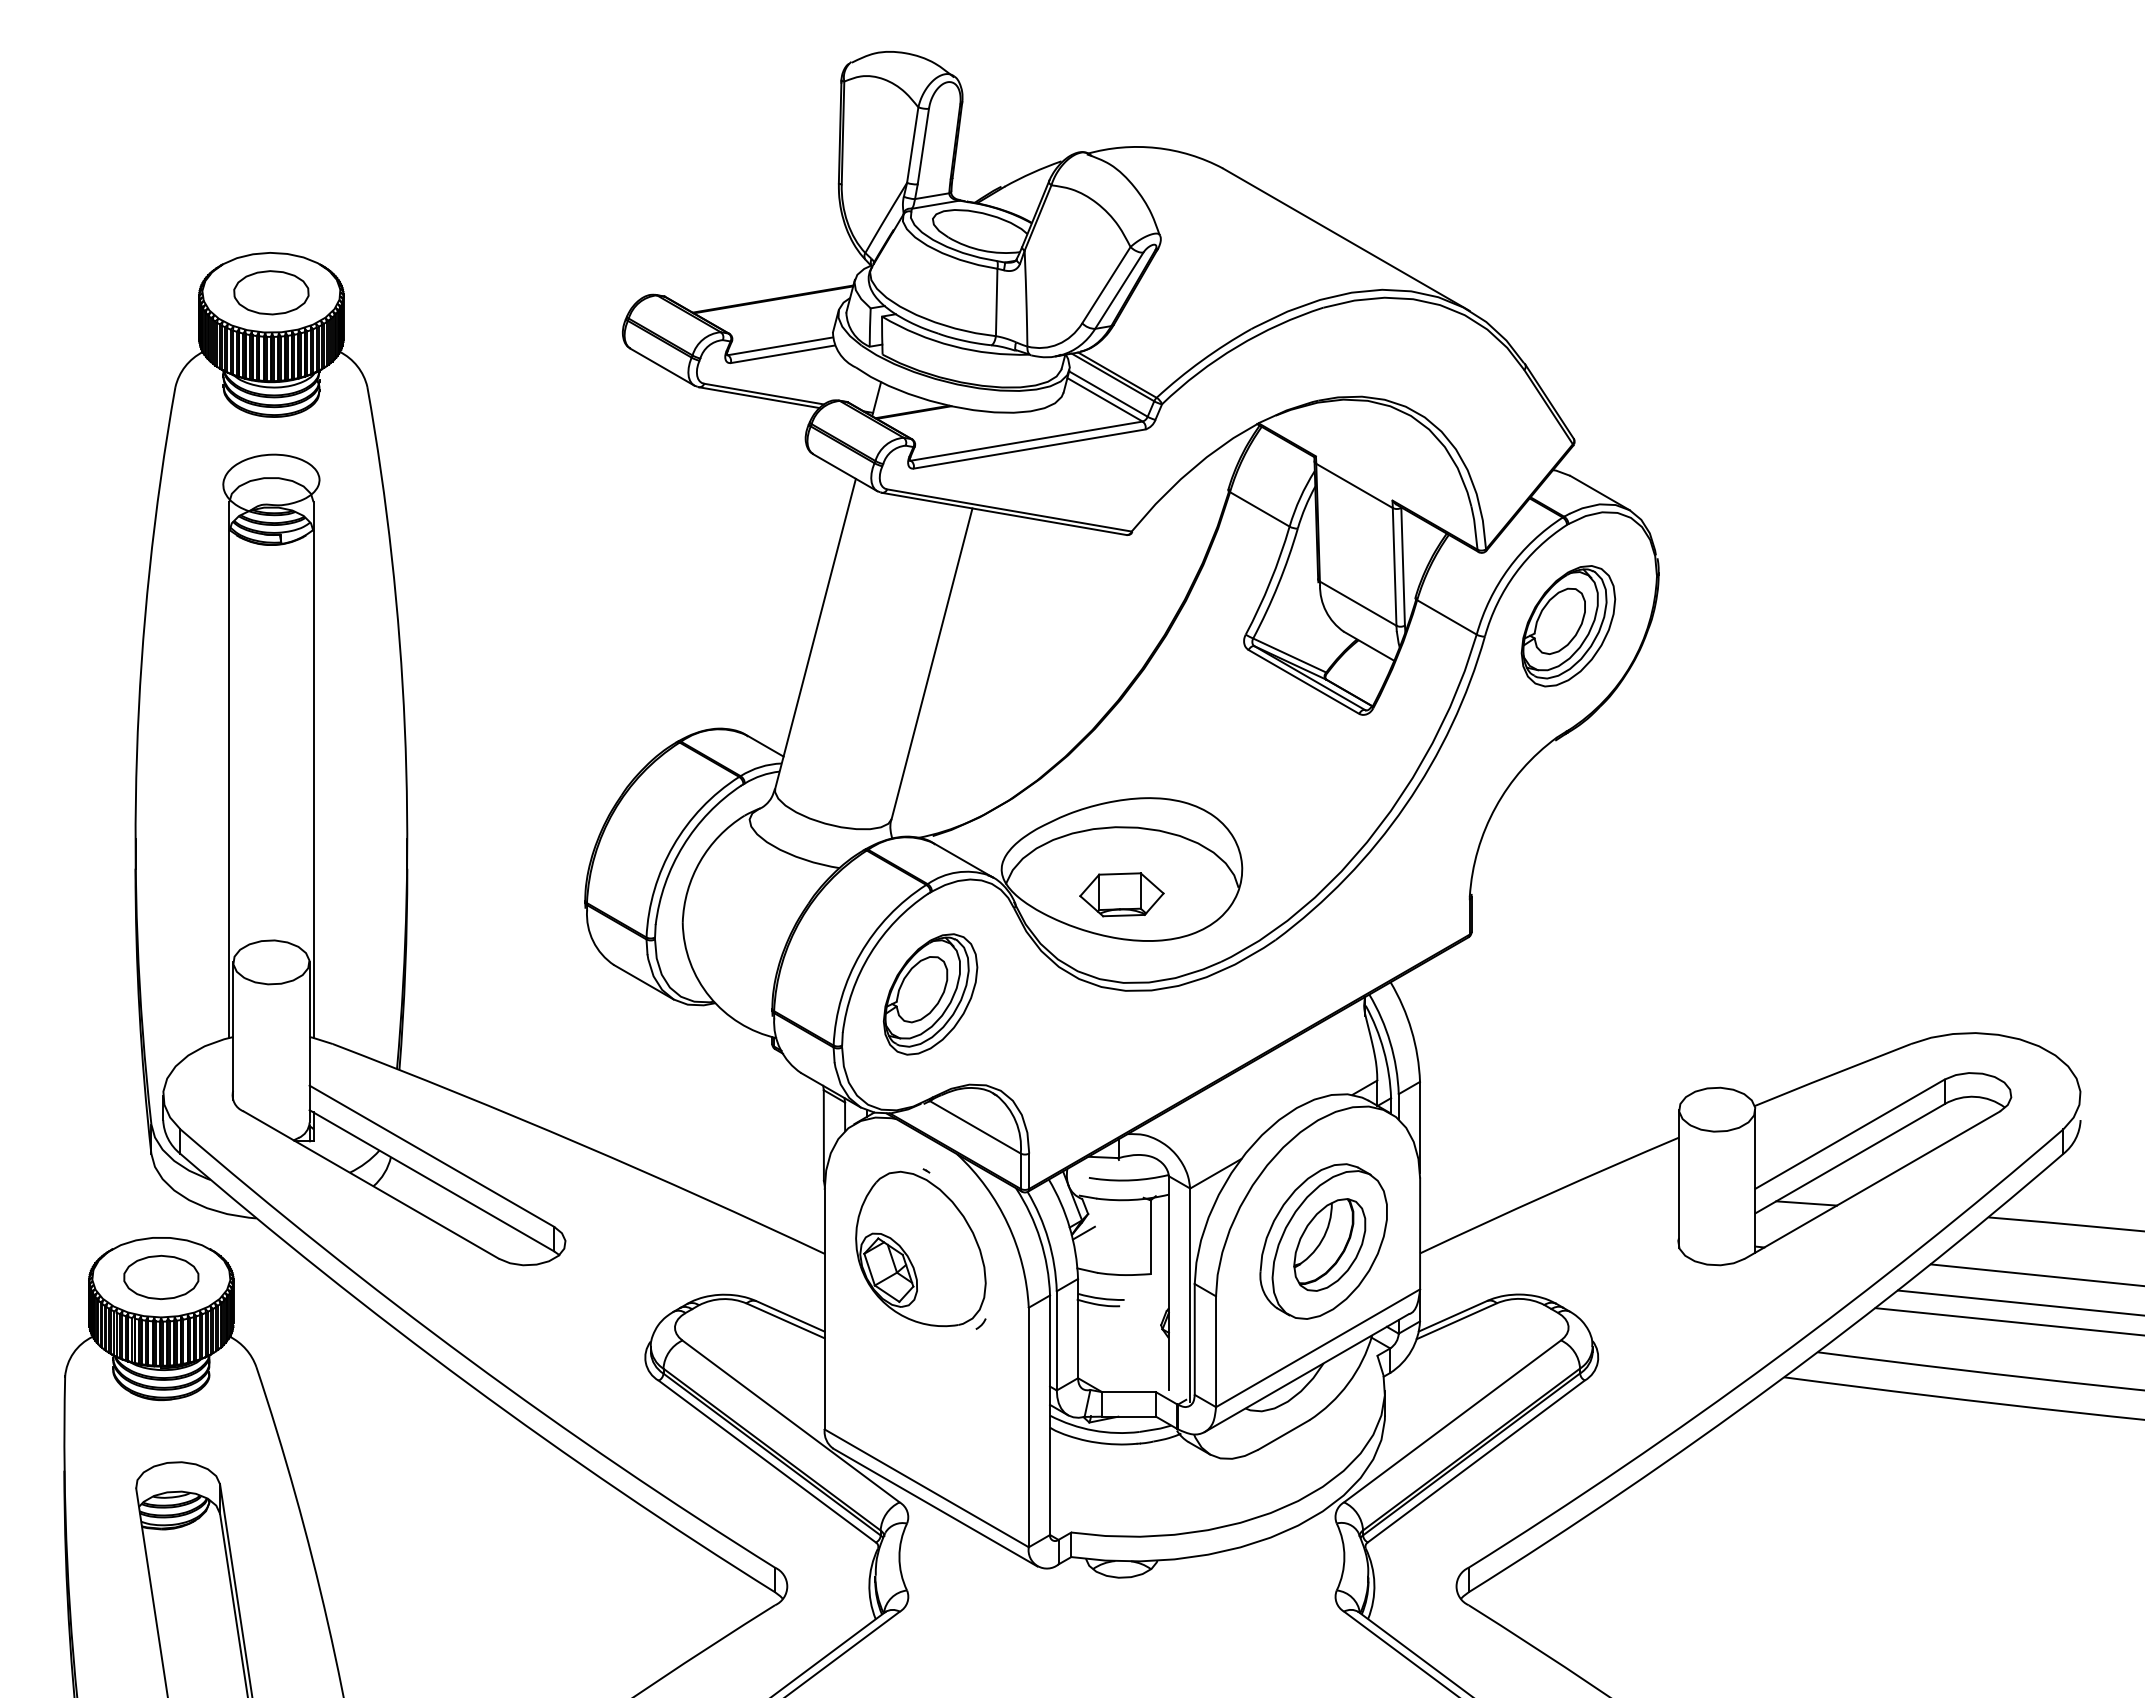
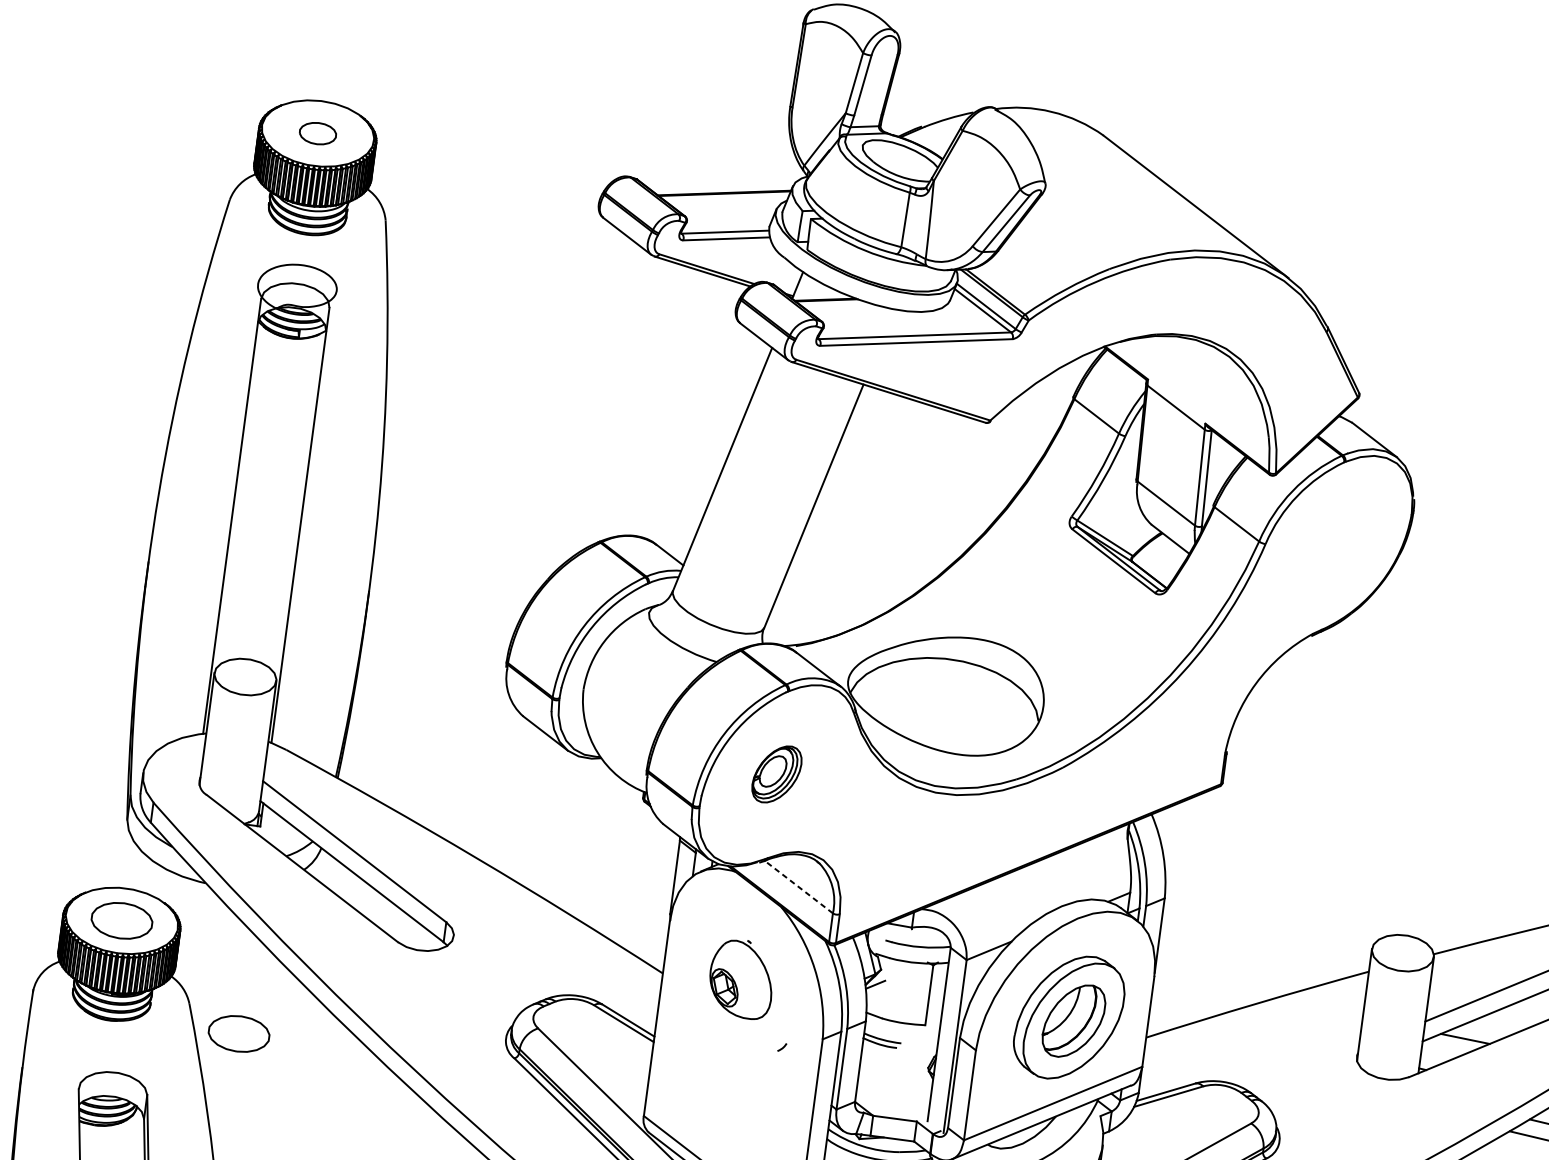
part: (271, 292) -> (318, 133), size x0.6
part: (1568, 626) -> (1334, 544), removed
part: (1121, 894) -> (942, 713), removed
part: (930, 994) -> (776, 774), size x0.6
line: (975, 1127) -> (799, 887), solid -> dashed
part: (920, 1247) -> (741, 978), size x0.6
part: (321, 1394) -> (239, 1033), added

